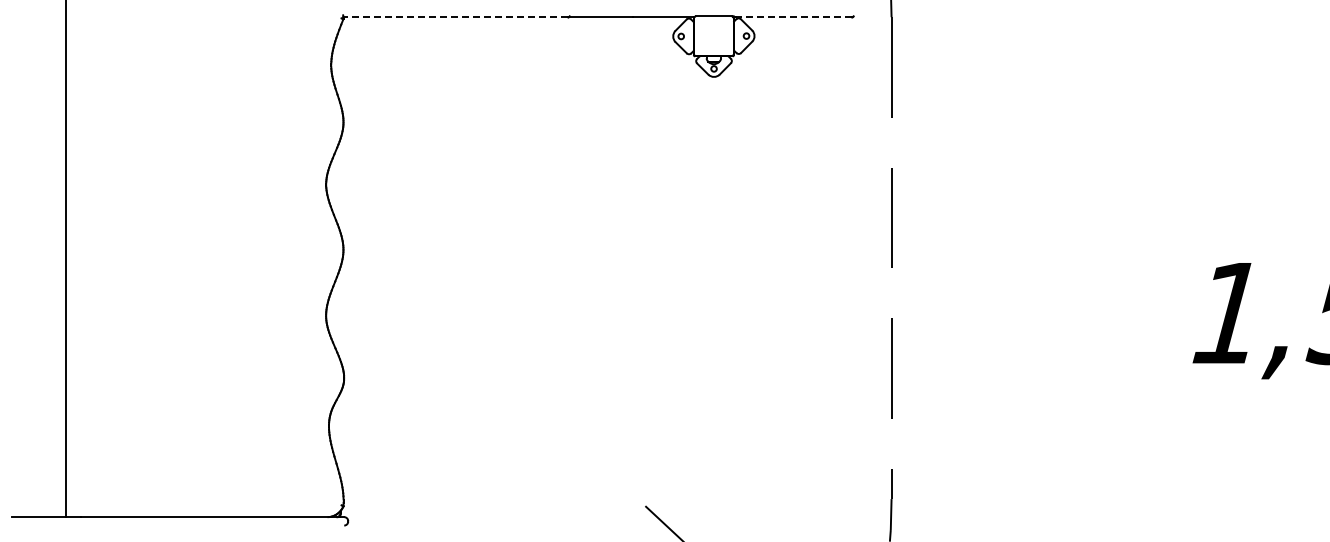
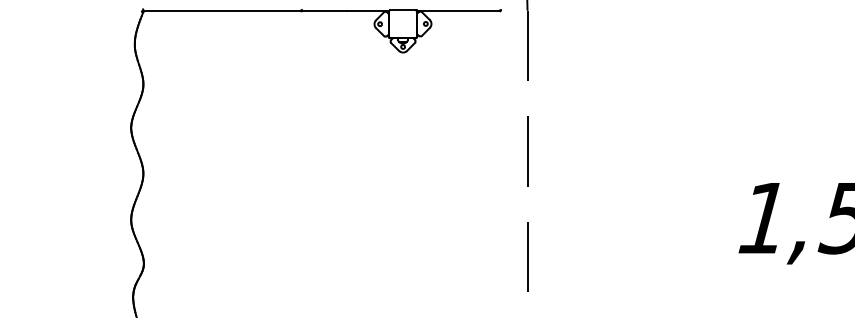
line: (455, 17) -> (221, 10), dashed -> solid
line: (792, 17) -> (458, 10), dashed -> solid

